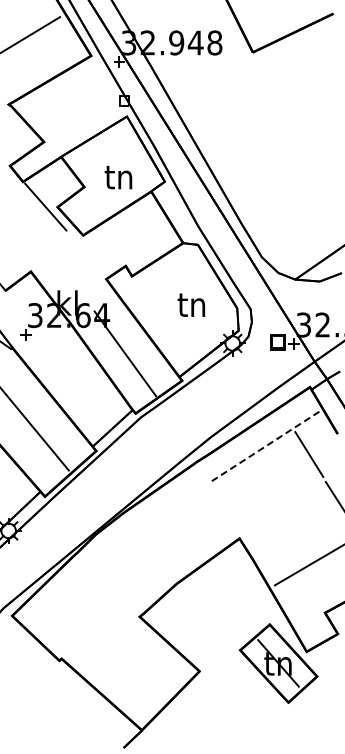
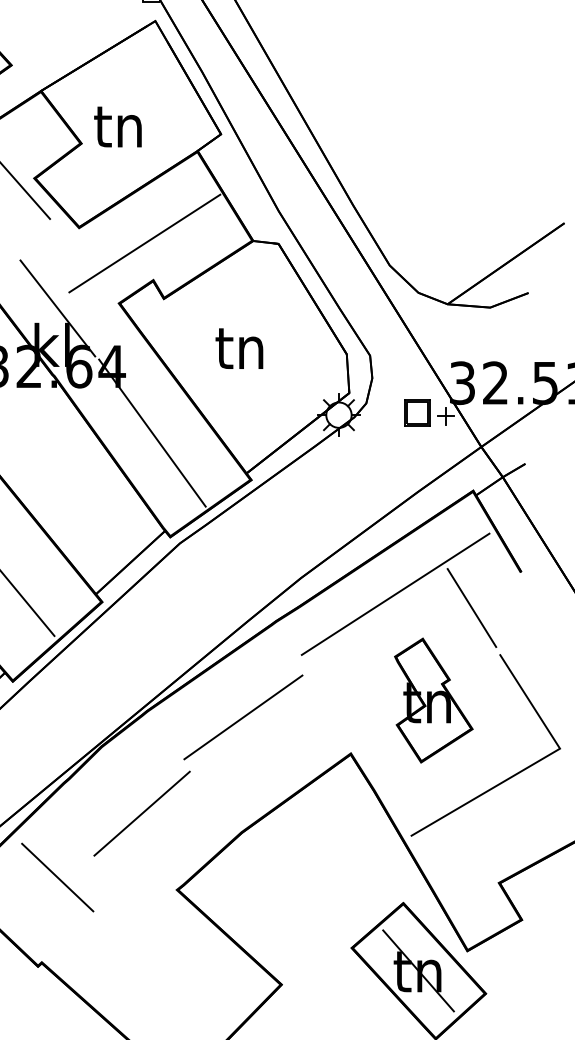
text: (118, 177) -> (117, 126), moved
line: (120, 244) -> (144, 243), added
line: (70, 281) -> (57, 307), added
text: (191, 304) -> (239, 347), moved
line: (264, 446) -> (394, 594), dashed -> solid
part: (287, 507) -> (434, 700), added
line: (177, 517) -> (243, 717), added
line: (118, 572) -> (140, 812), added
line: (70, 609) -> (57, 877), added

